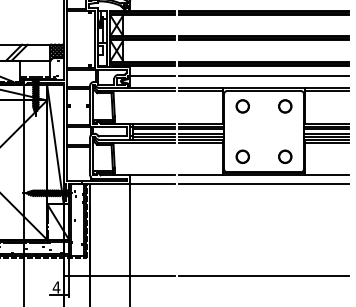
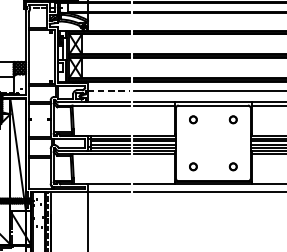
line: (152, 76) -> (109, 91), solid -> dashed
circle: (242, 106) -> (193, 119), size x0.6
circle: (285, 106) -> (233, 119), size x0.6
circle: (242, 156) -> (193, 166), size x0.6
circle: (285, 156) -> (233, 166), size x0.6

